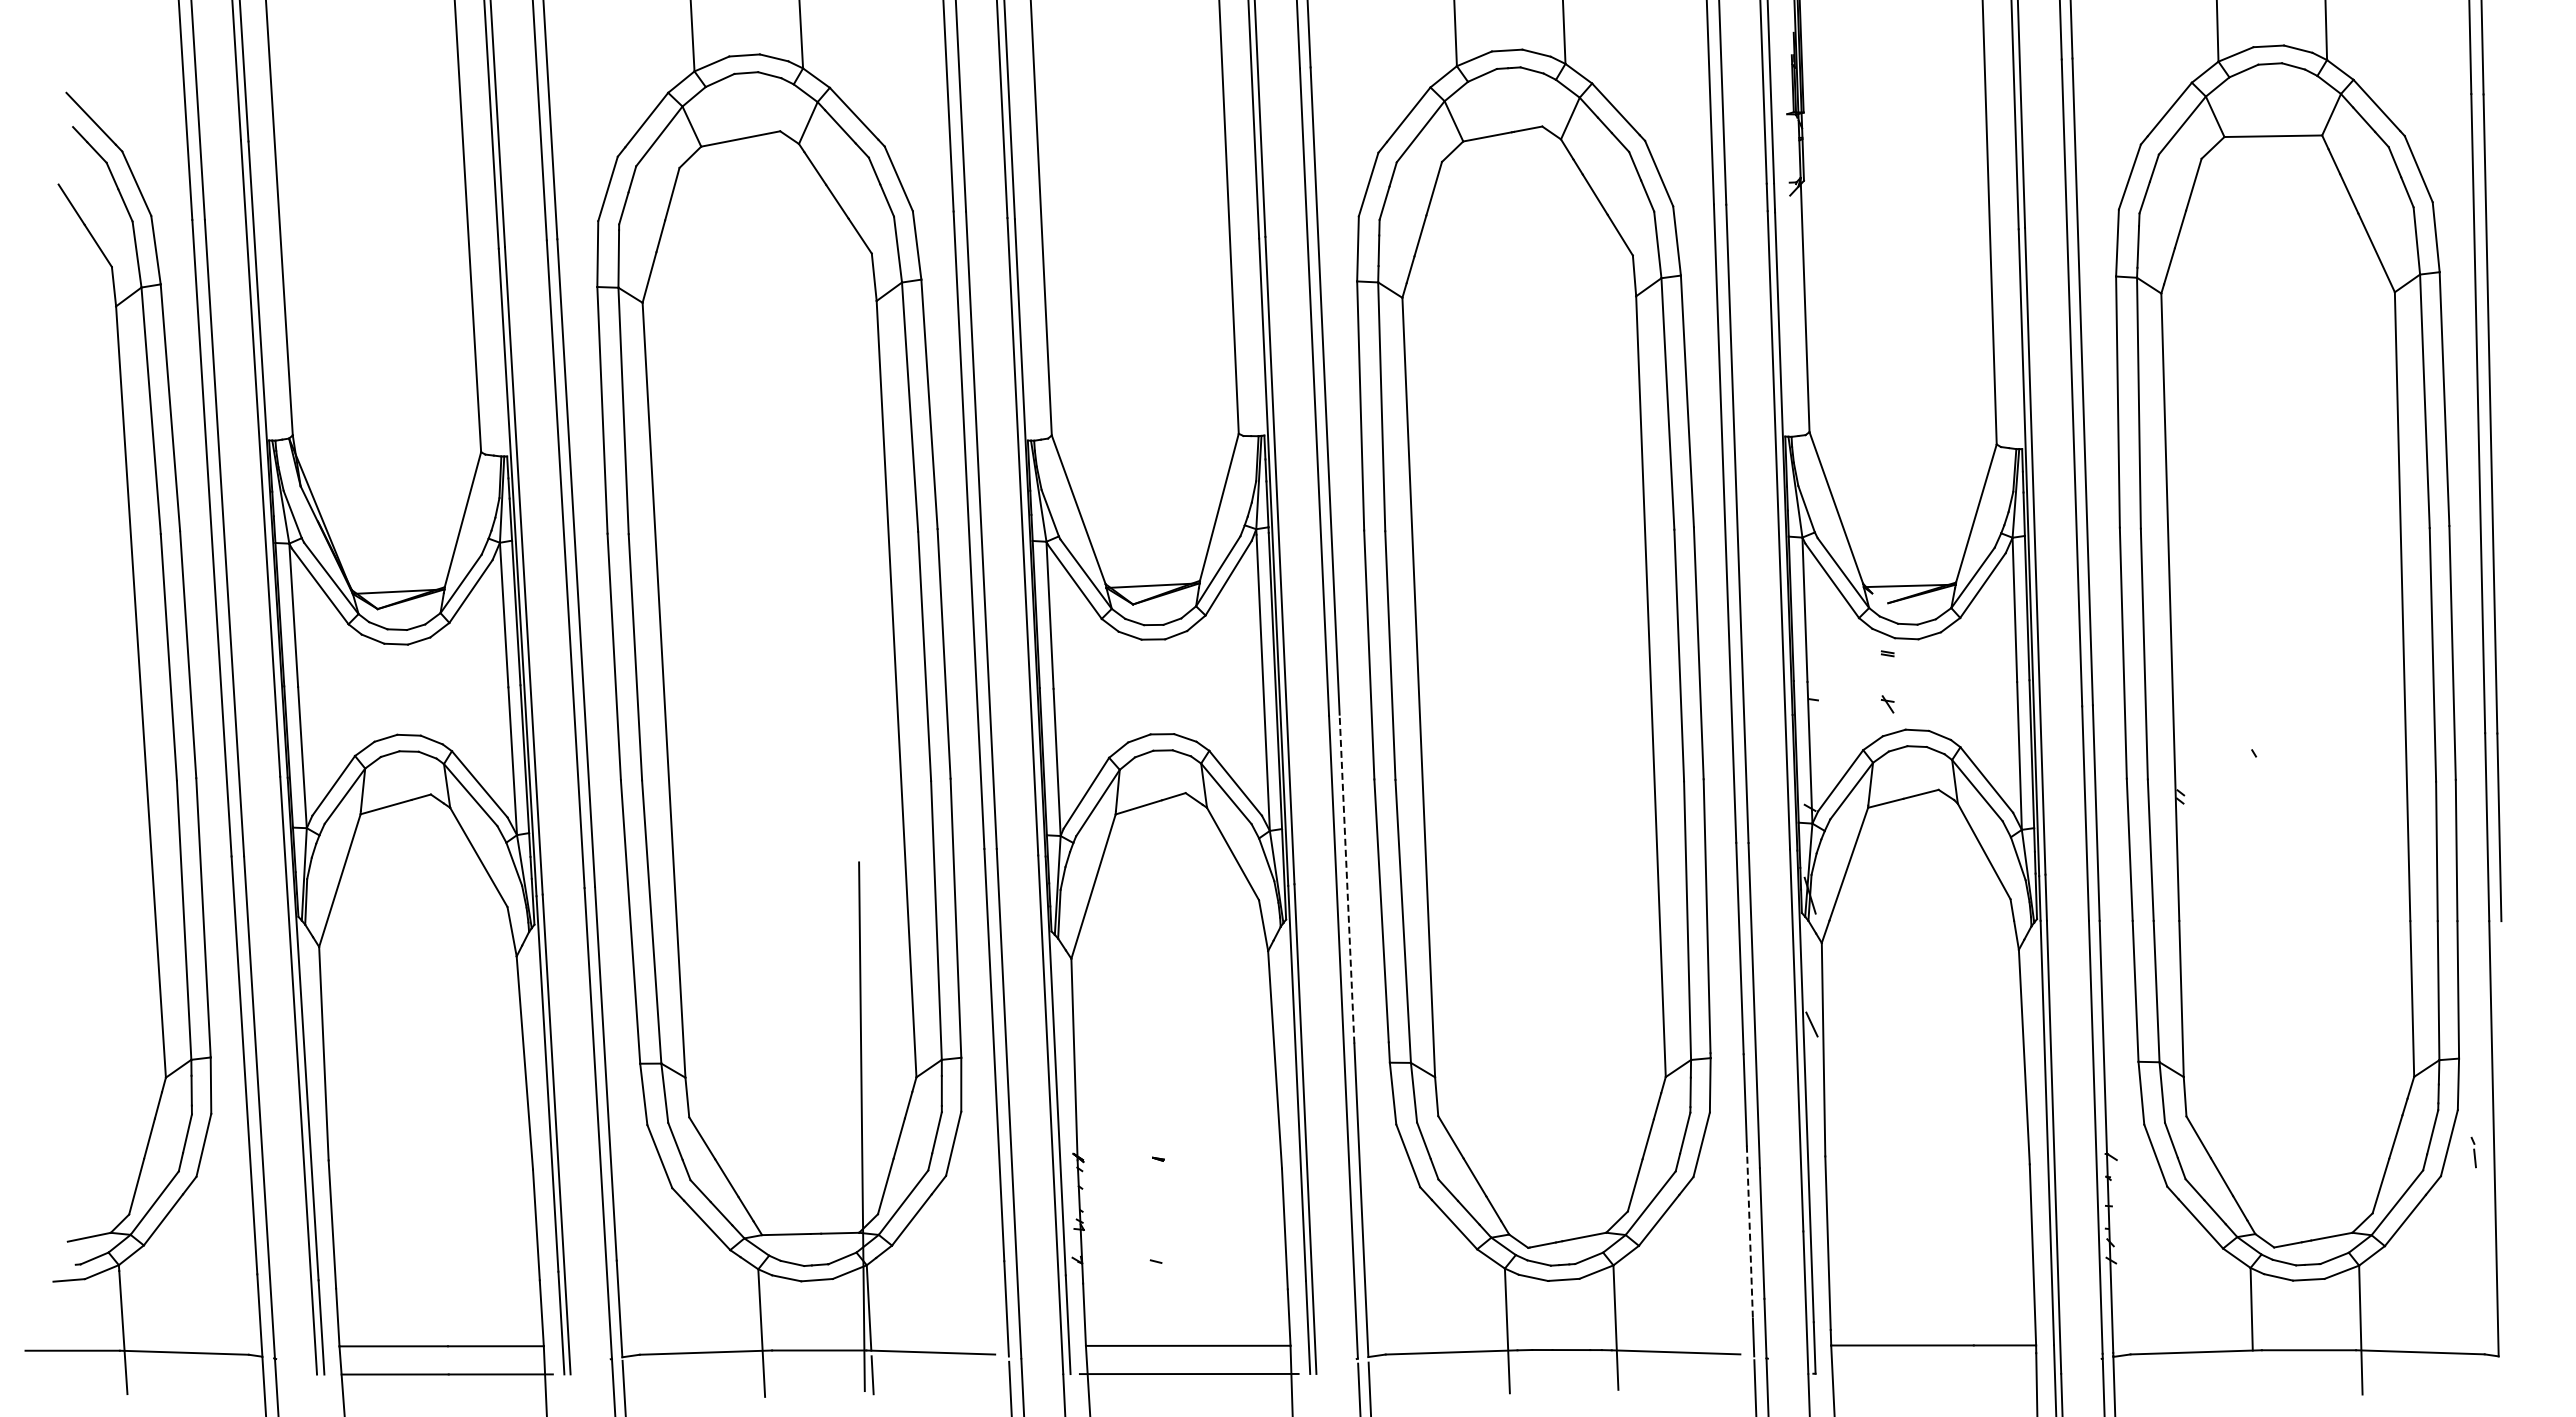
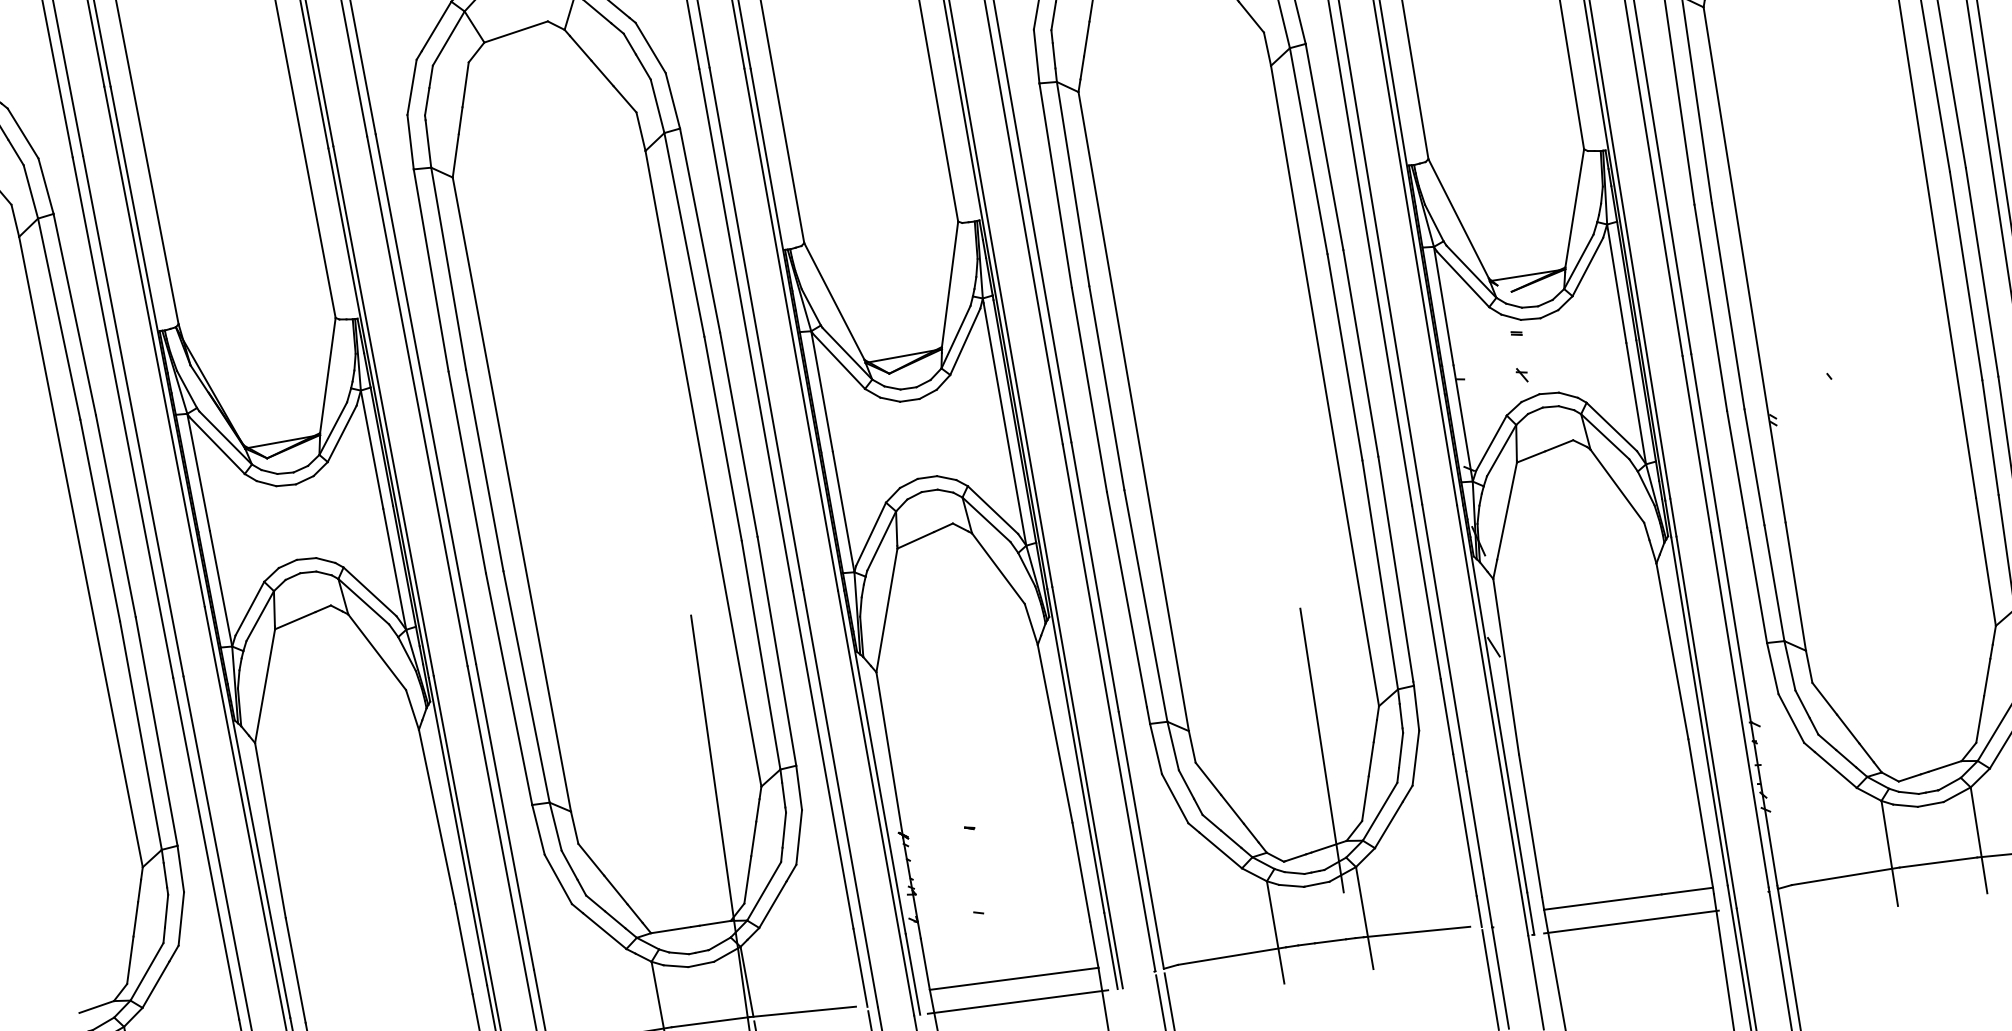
line: (1347, 879) -> (1095, 577), dashed -> solid
line: (1590, 1120) -> (1321, 750), added
line: (1749, 1232) -> (1464, 825), dashed -> solid
line: (1933, 1373) -> (1631, 921), added
line: (2252, 1373) -> (1894, 887), added

